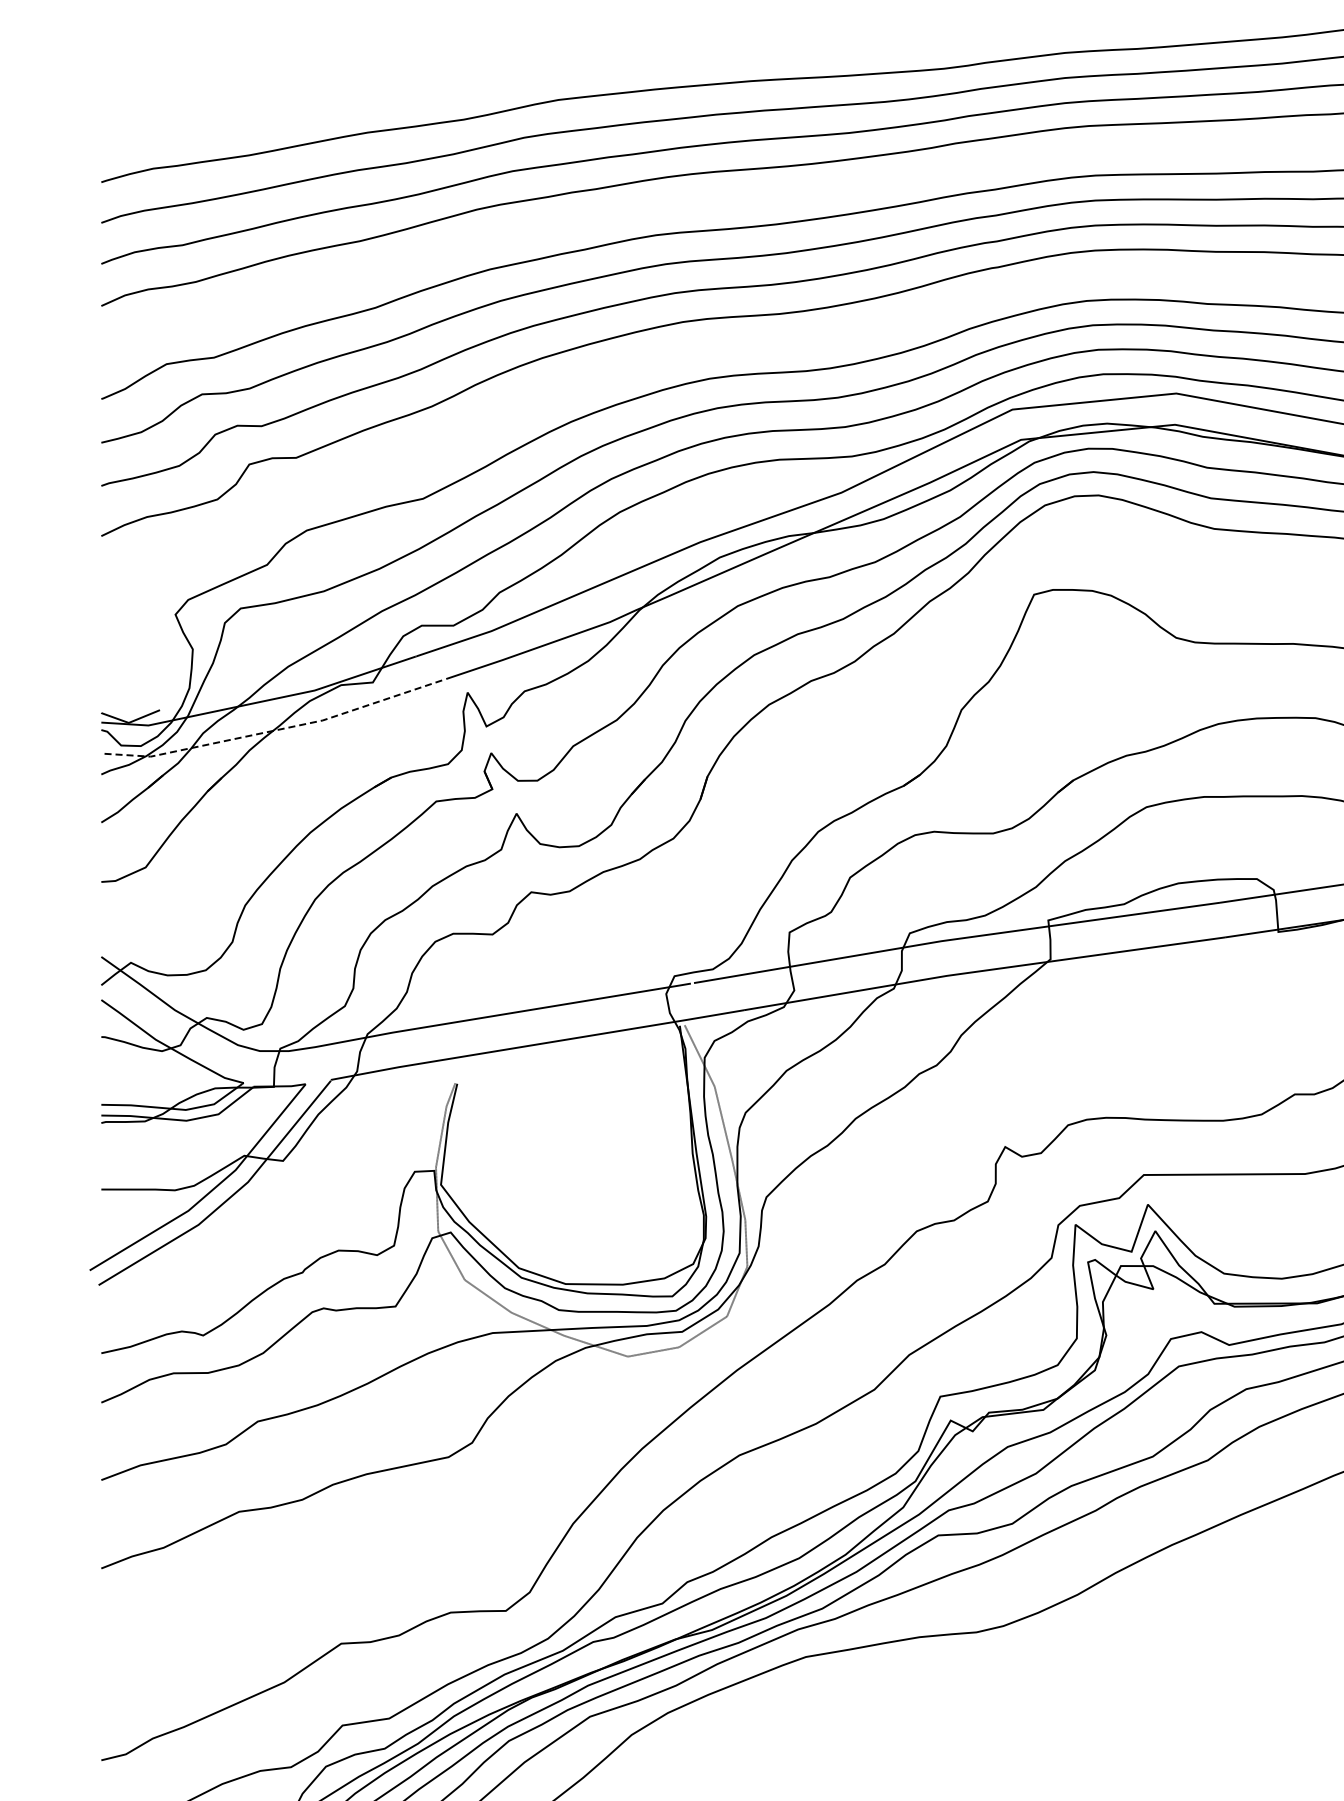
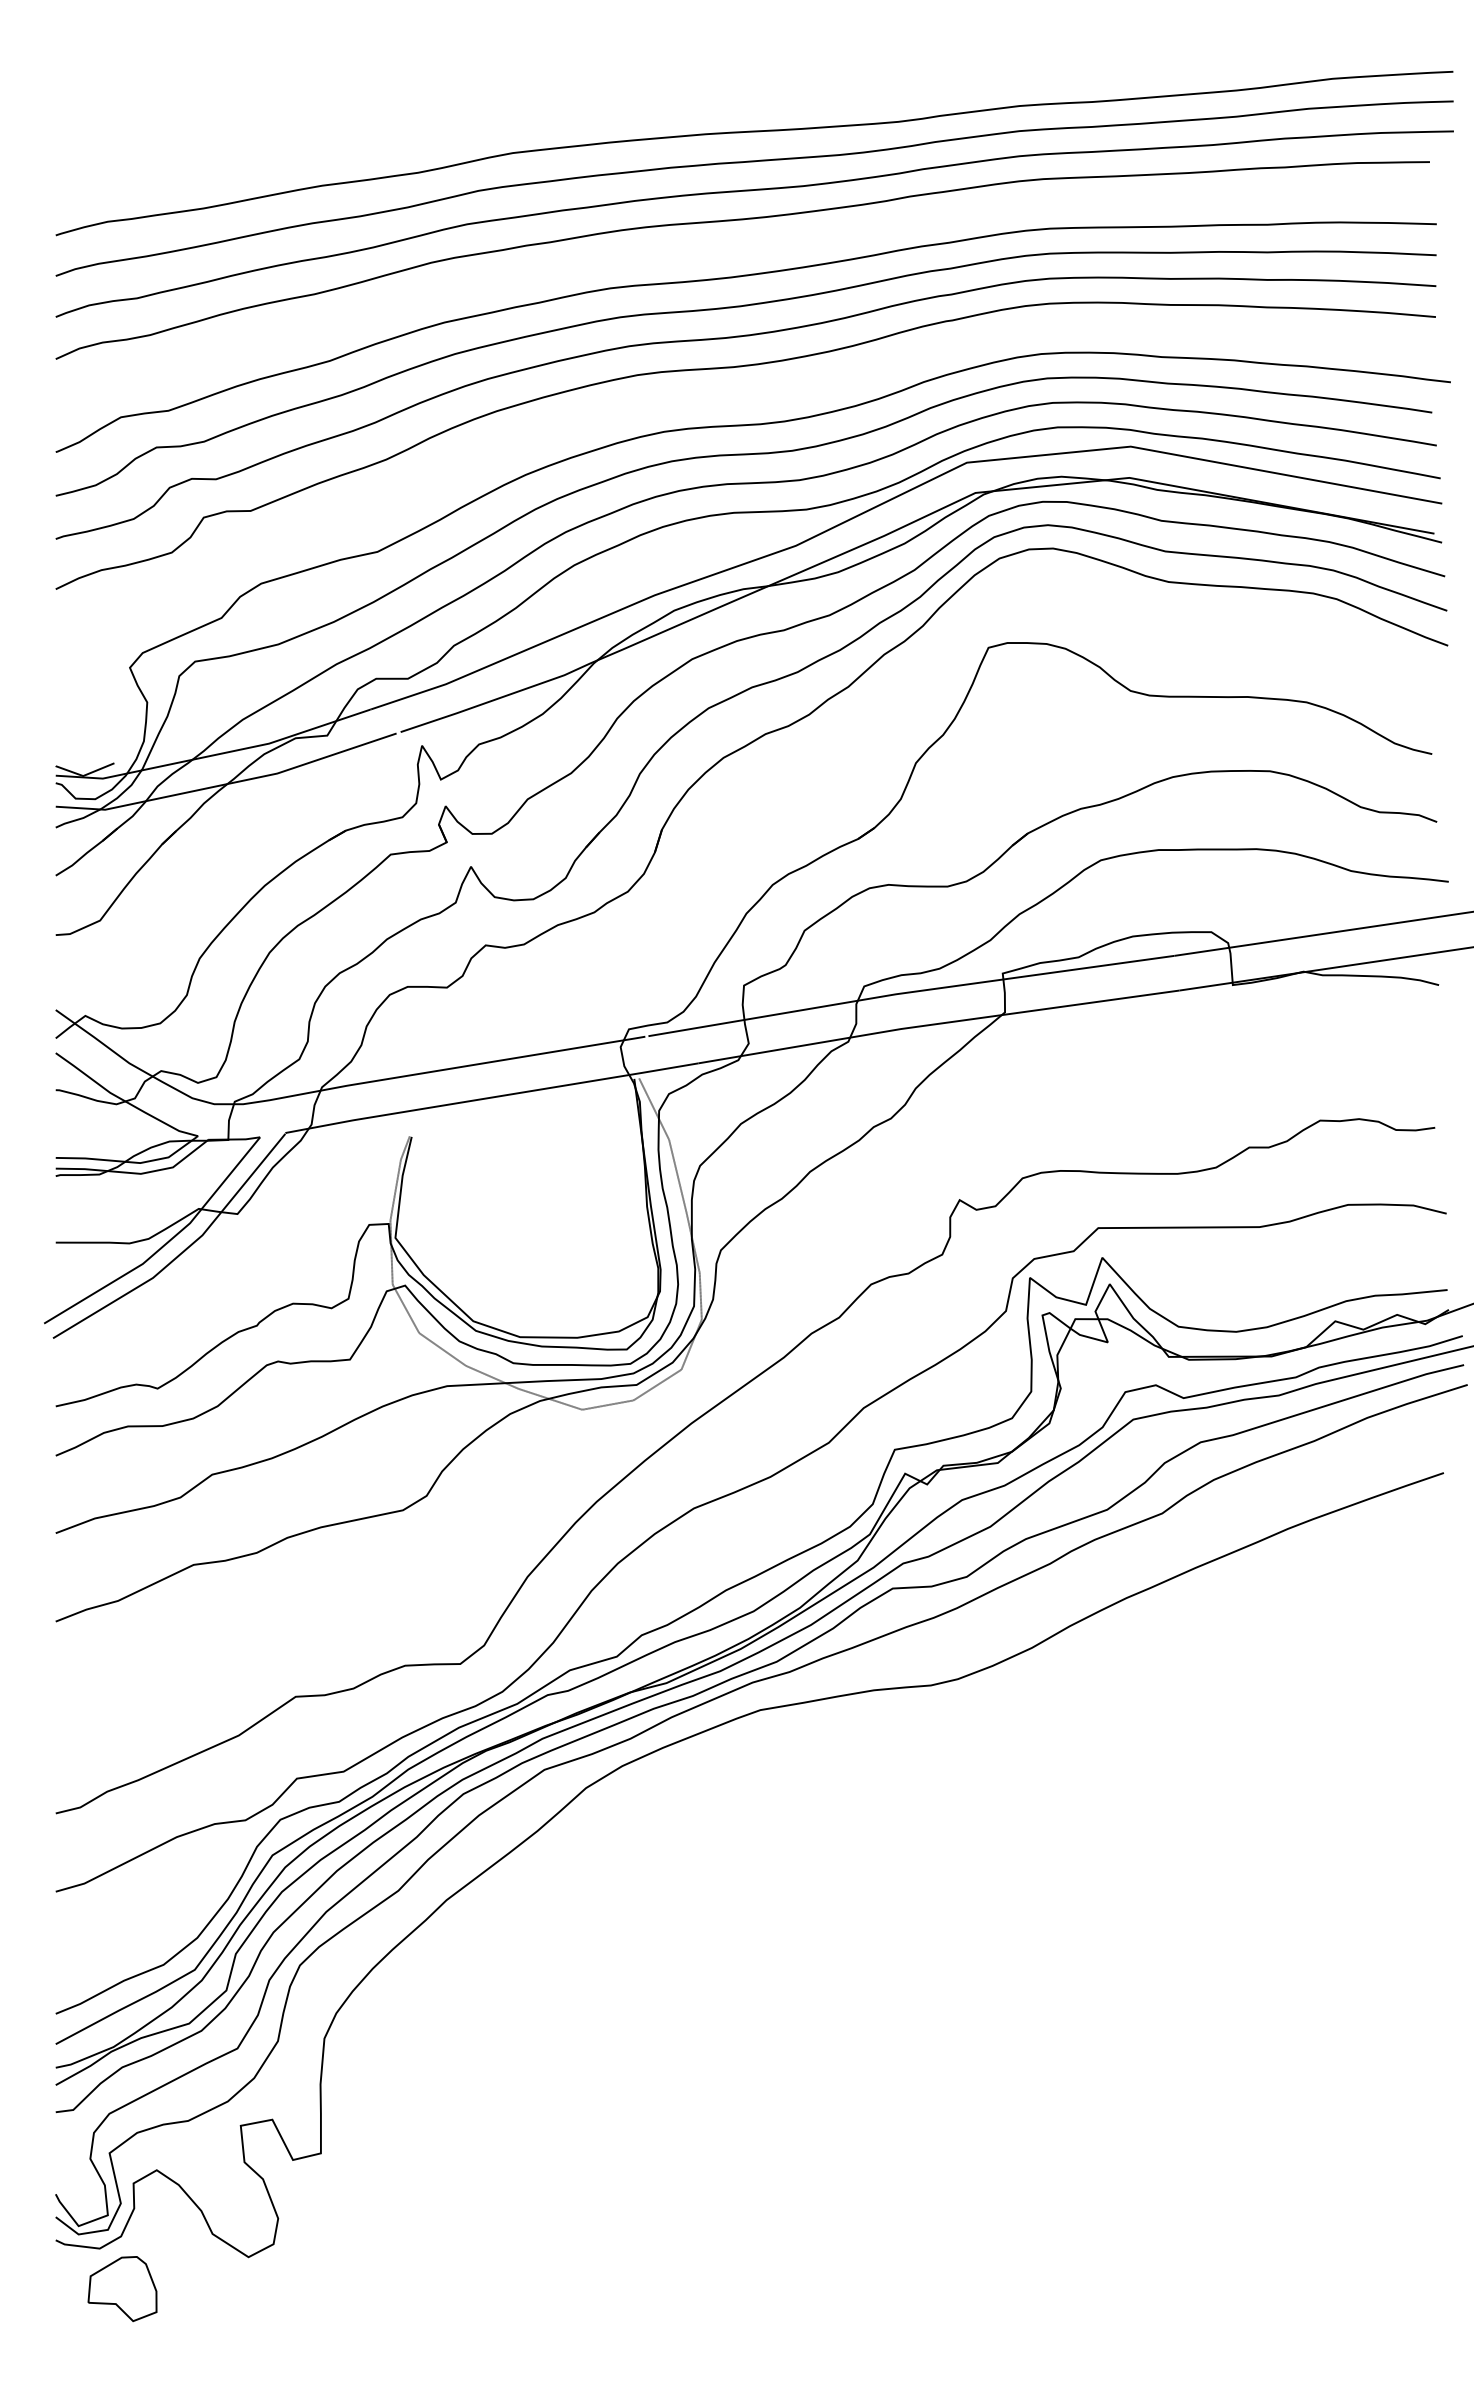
line: (274, 730) -> (228, 783), dashed -> solid

